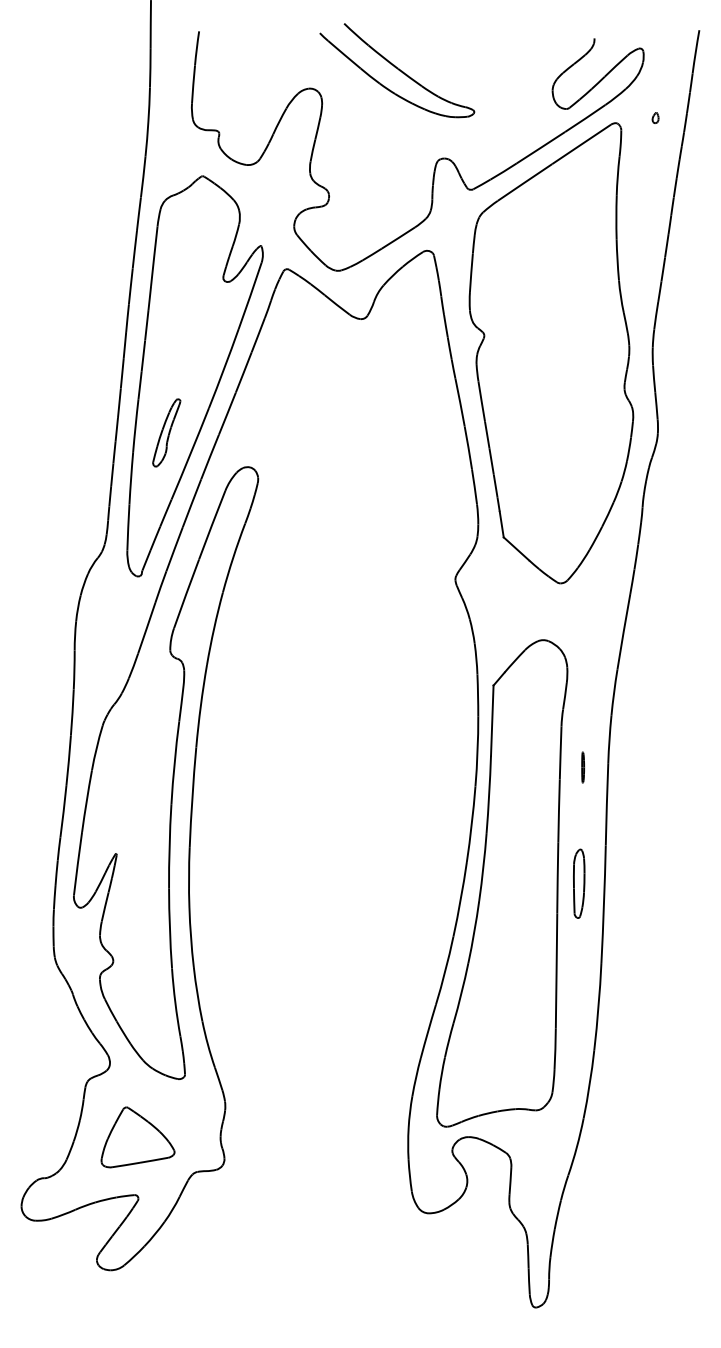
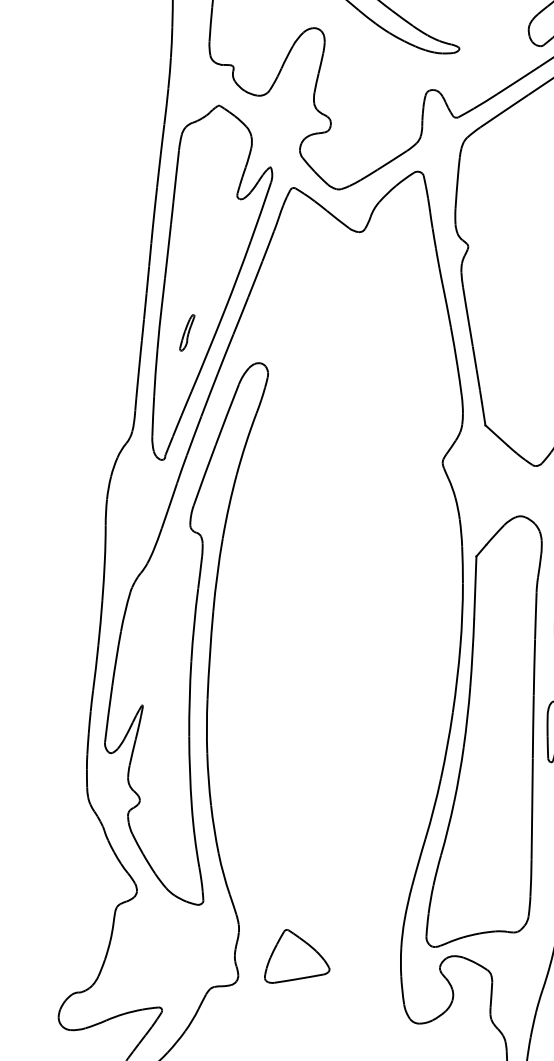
part: (166, 432) -> (186, 332), size x0.6
part: (137, 1137) -> (296, 956), moved

